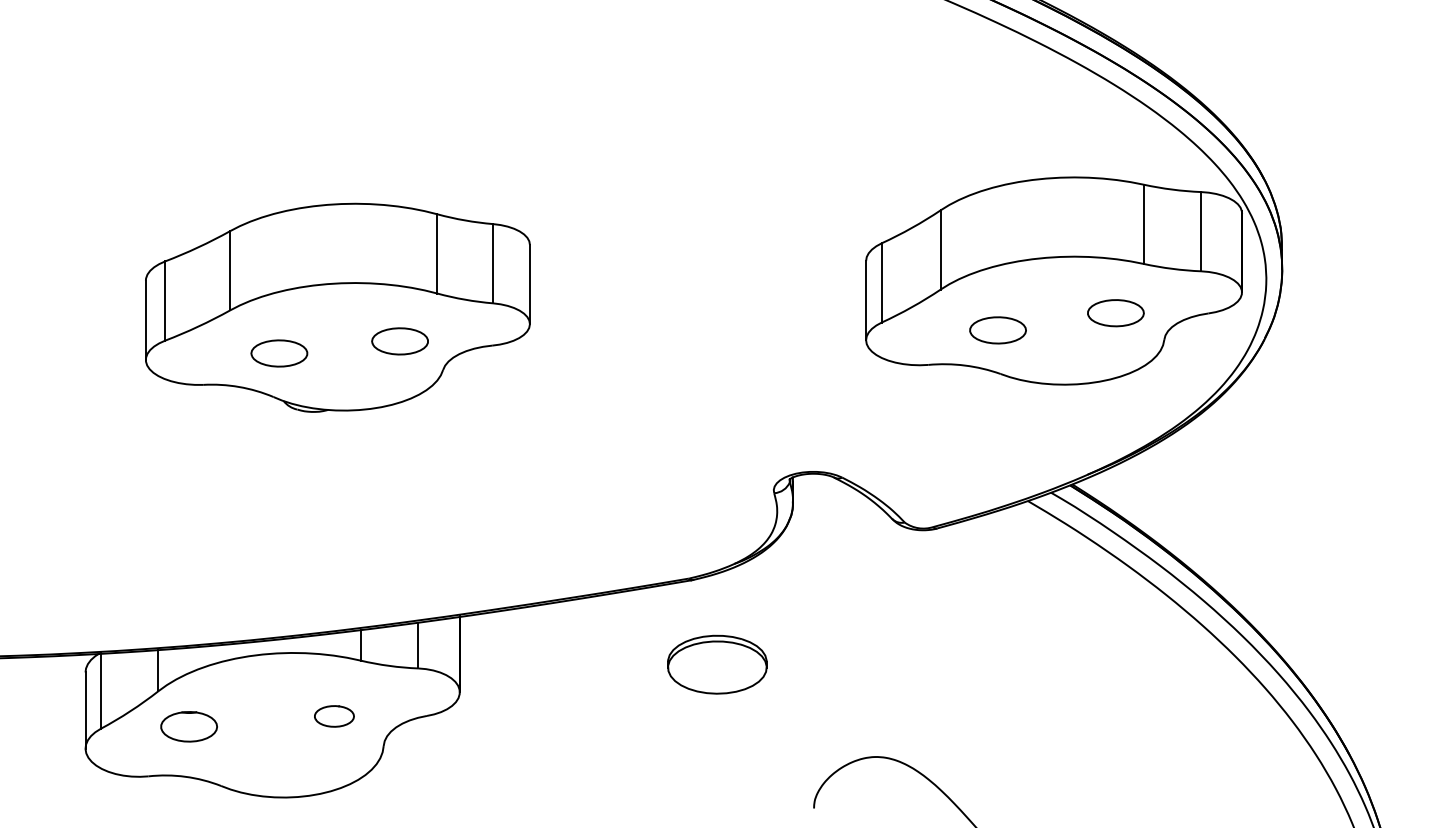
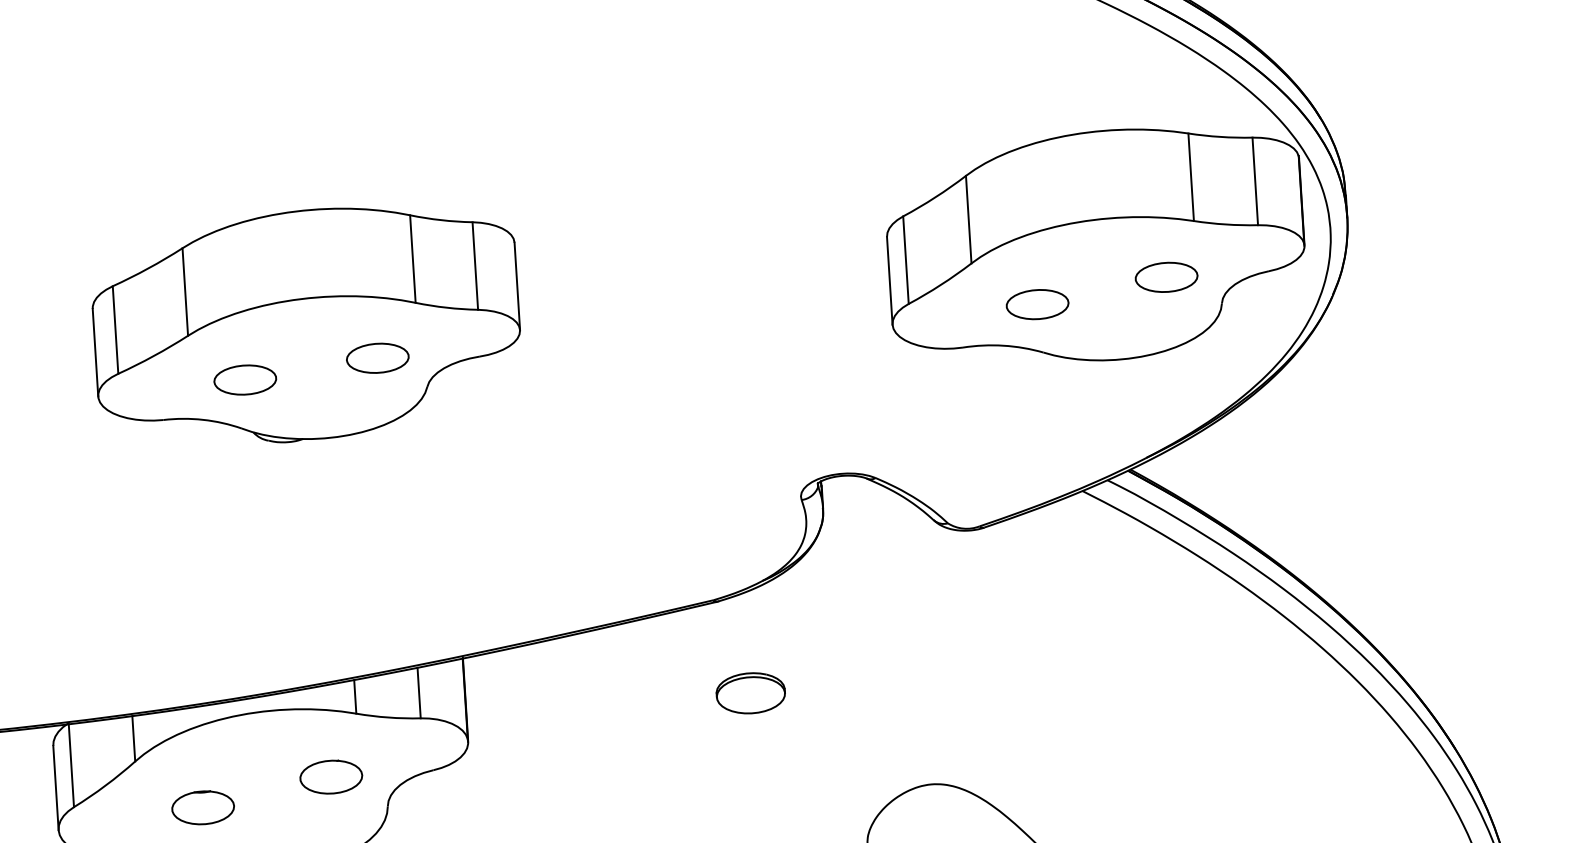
part: (717, 664) -> (750, 693), size x0.62
part: (334, 716) -> (331, 777), size x1.43
part: (188, 726) -> (202, 807), moved

